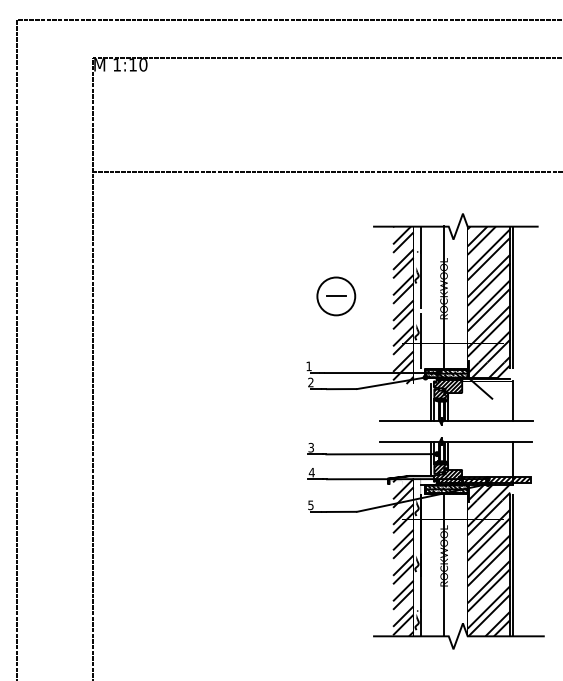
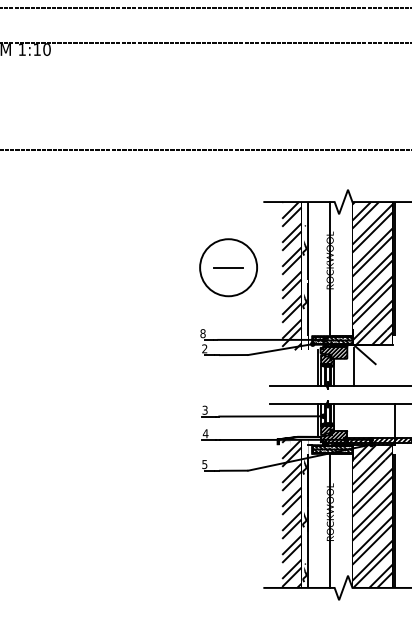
part: (336, 296) -> (228, 267), size x1.6
text: (308, 366) -> (202, 333), 1 -> 8
line: (512, 401) -> (354, 366), moved

